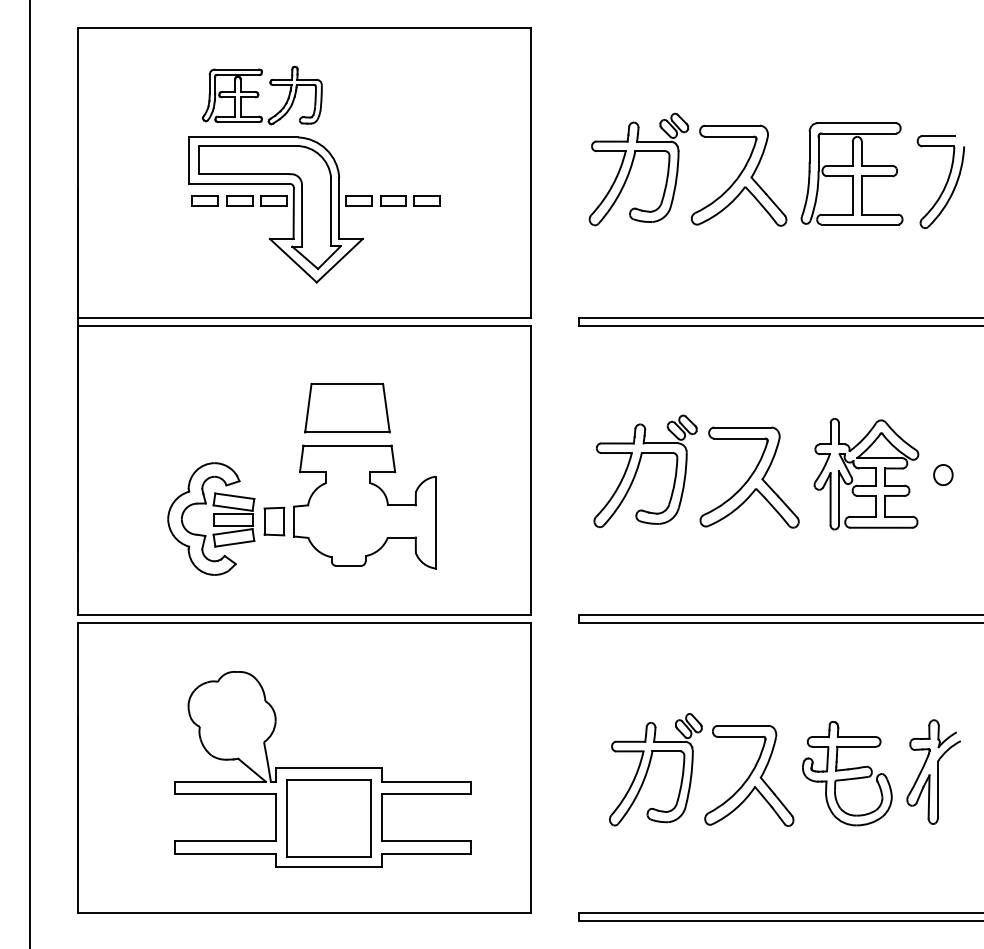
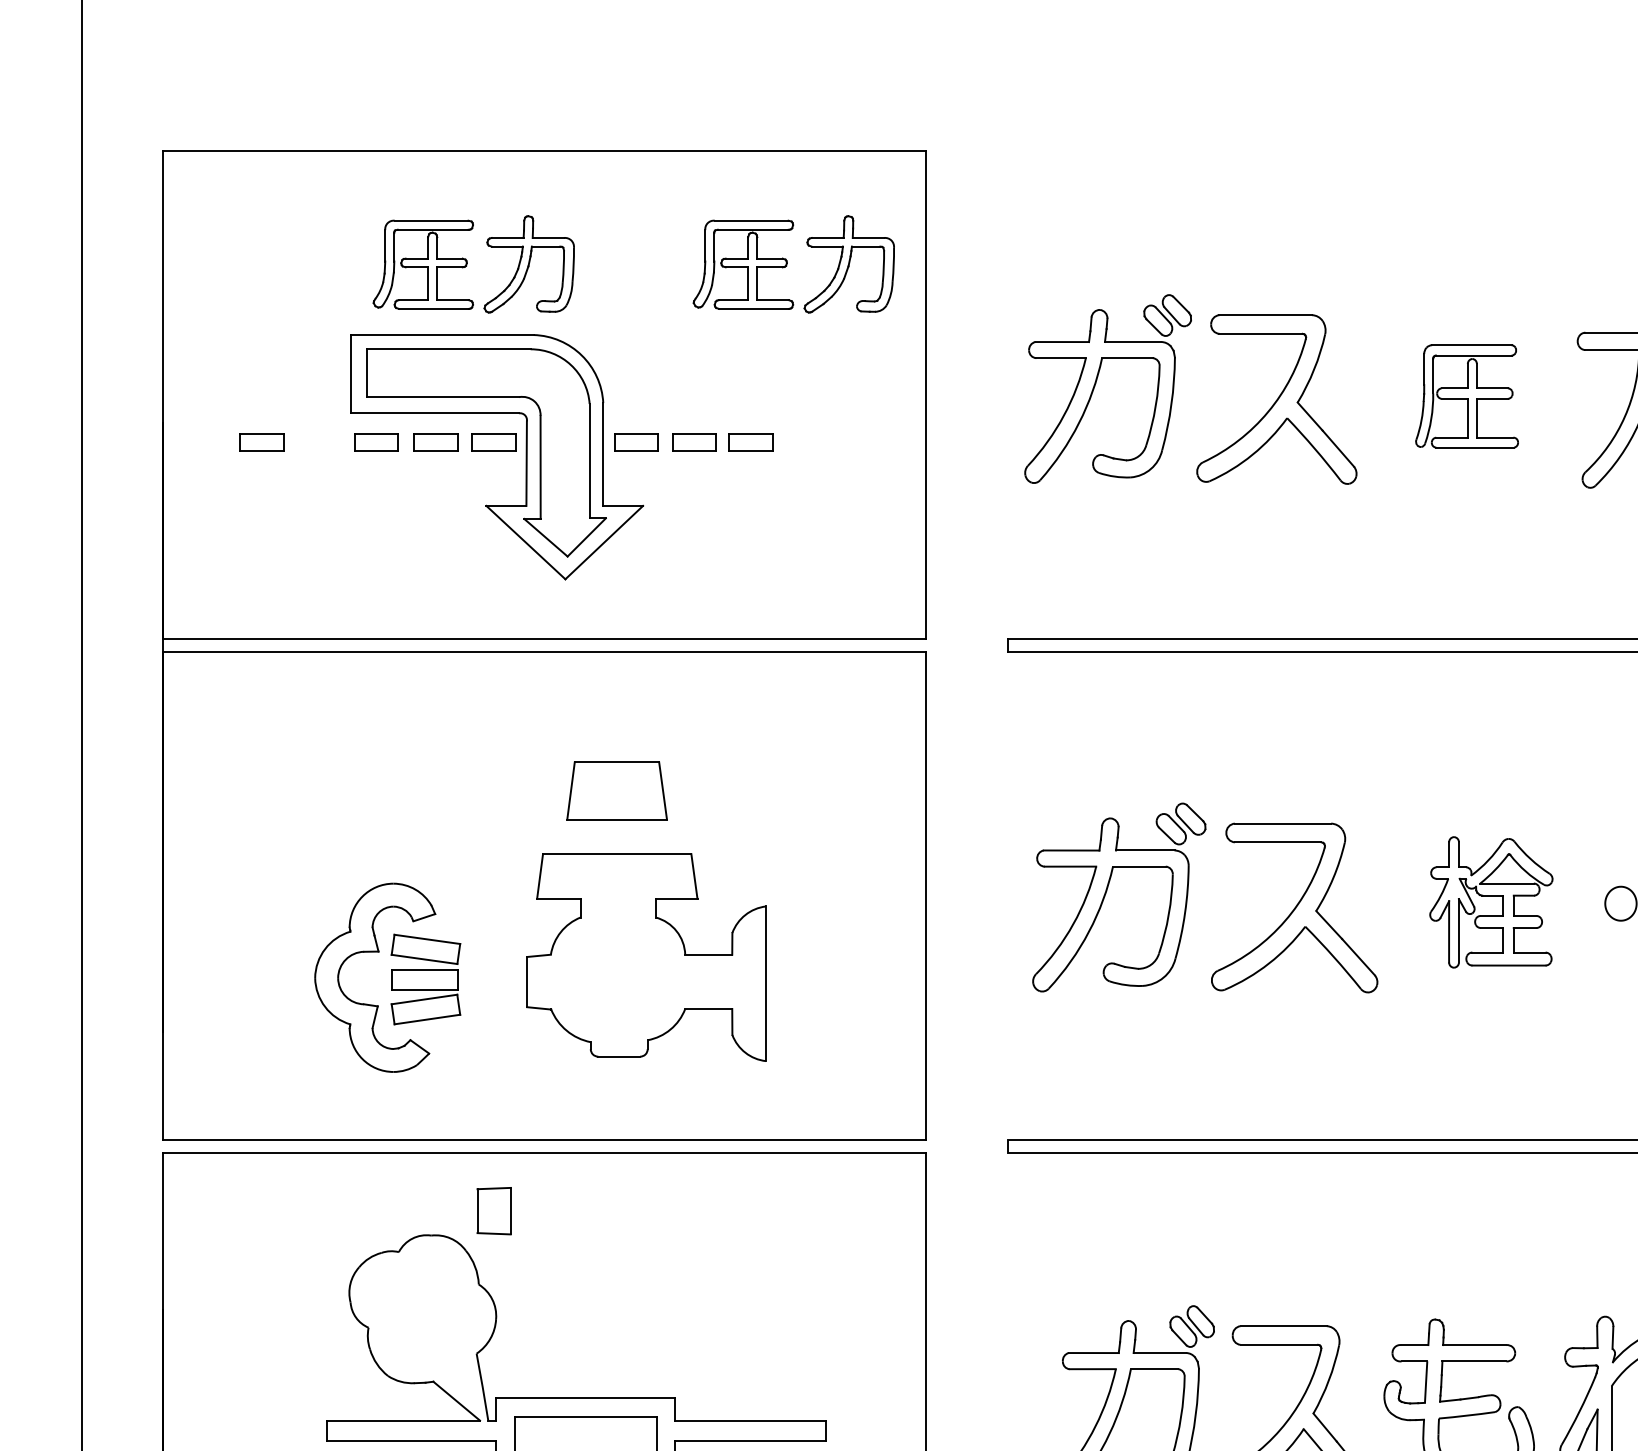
part: (451, 95) -> (792, 264), added
part: (851, 173) -> (1466, 395), size x0.6
part: (136, 200) -> (261, 441), added
part: (347, 407) -> (617, 789), size x0.7
part: (866, 474) -> (1491, 902), size x0.7
part: (274, 521) -> (494, 1211), moved

